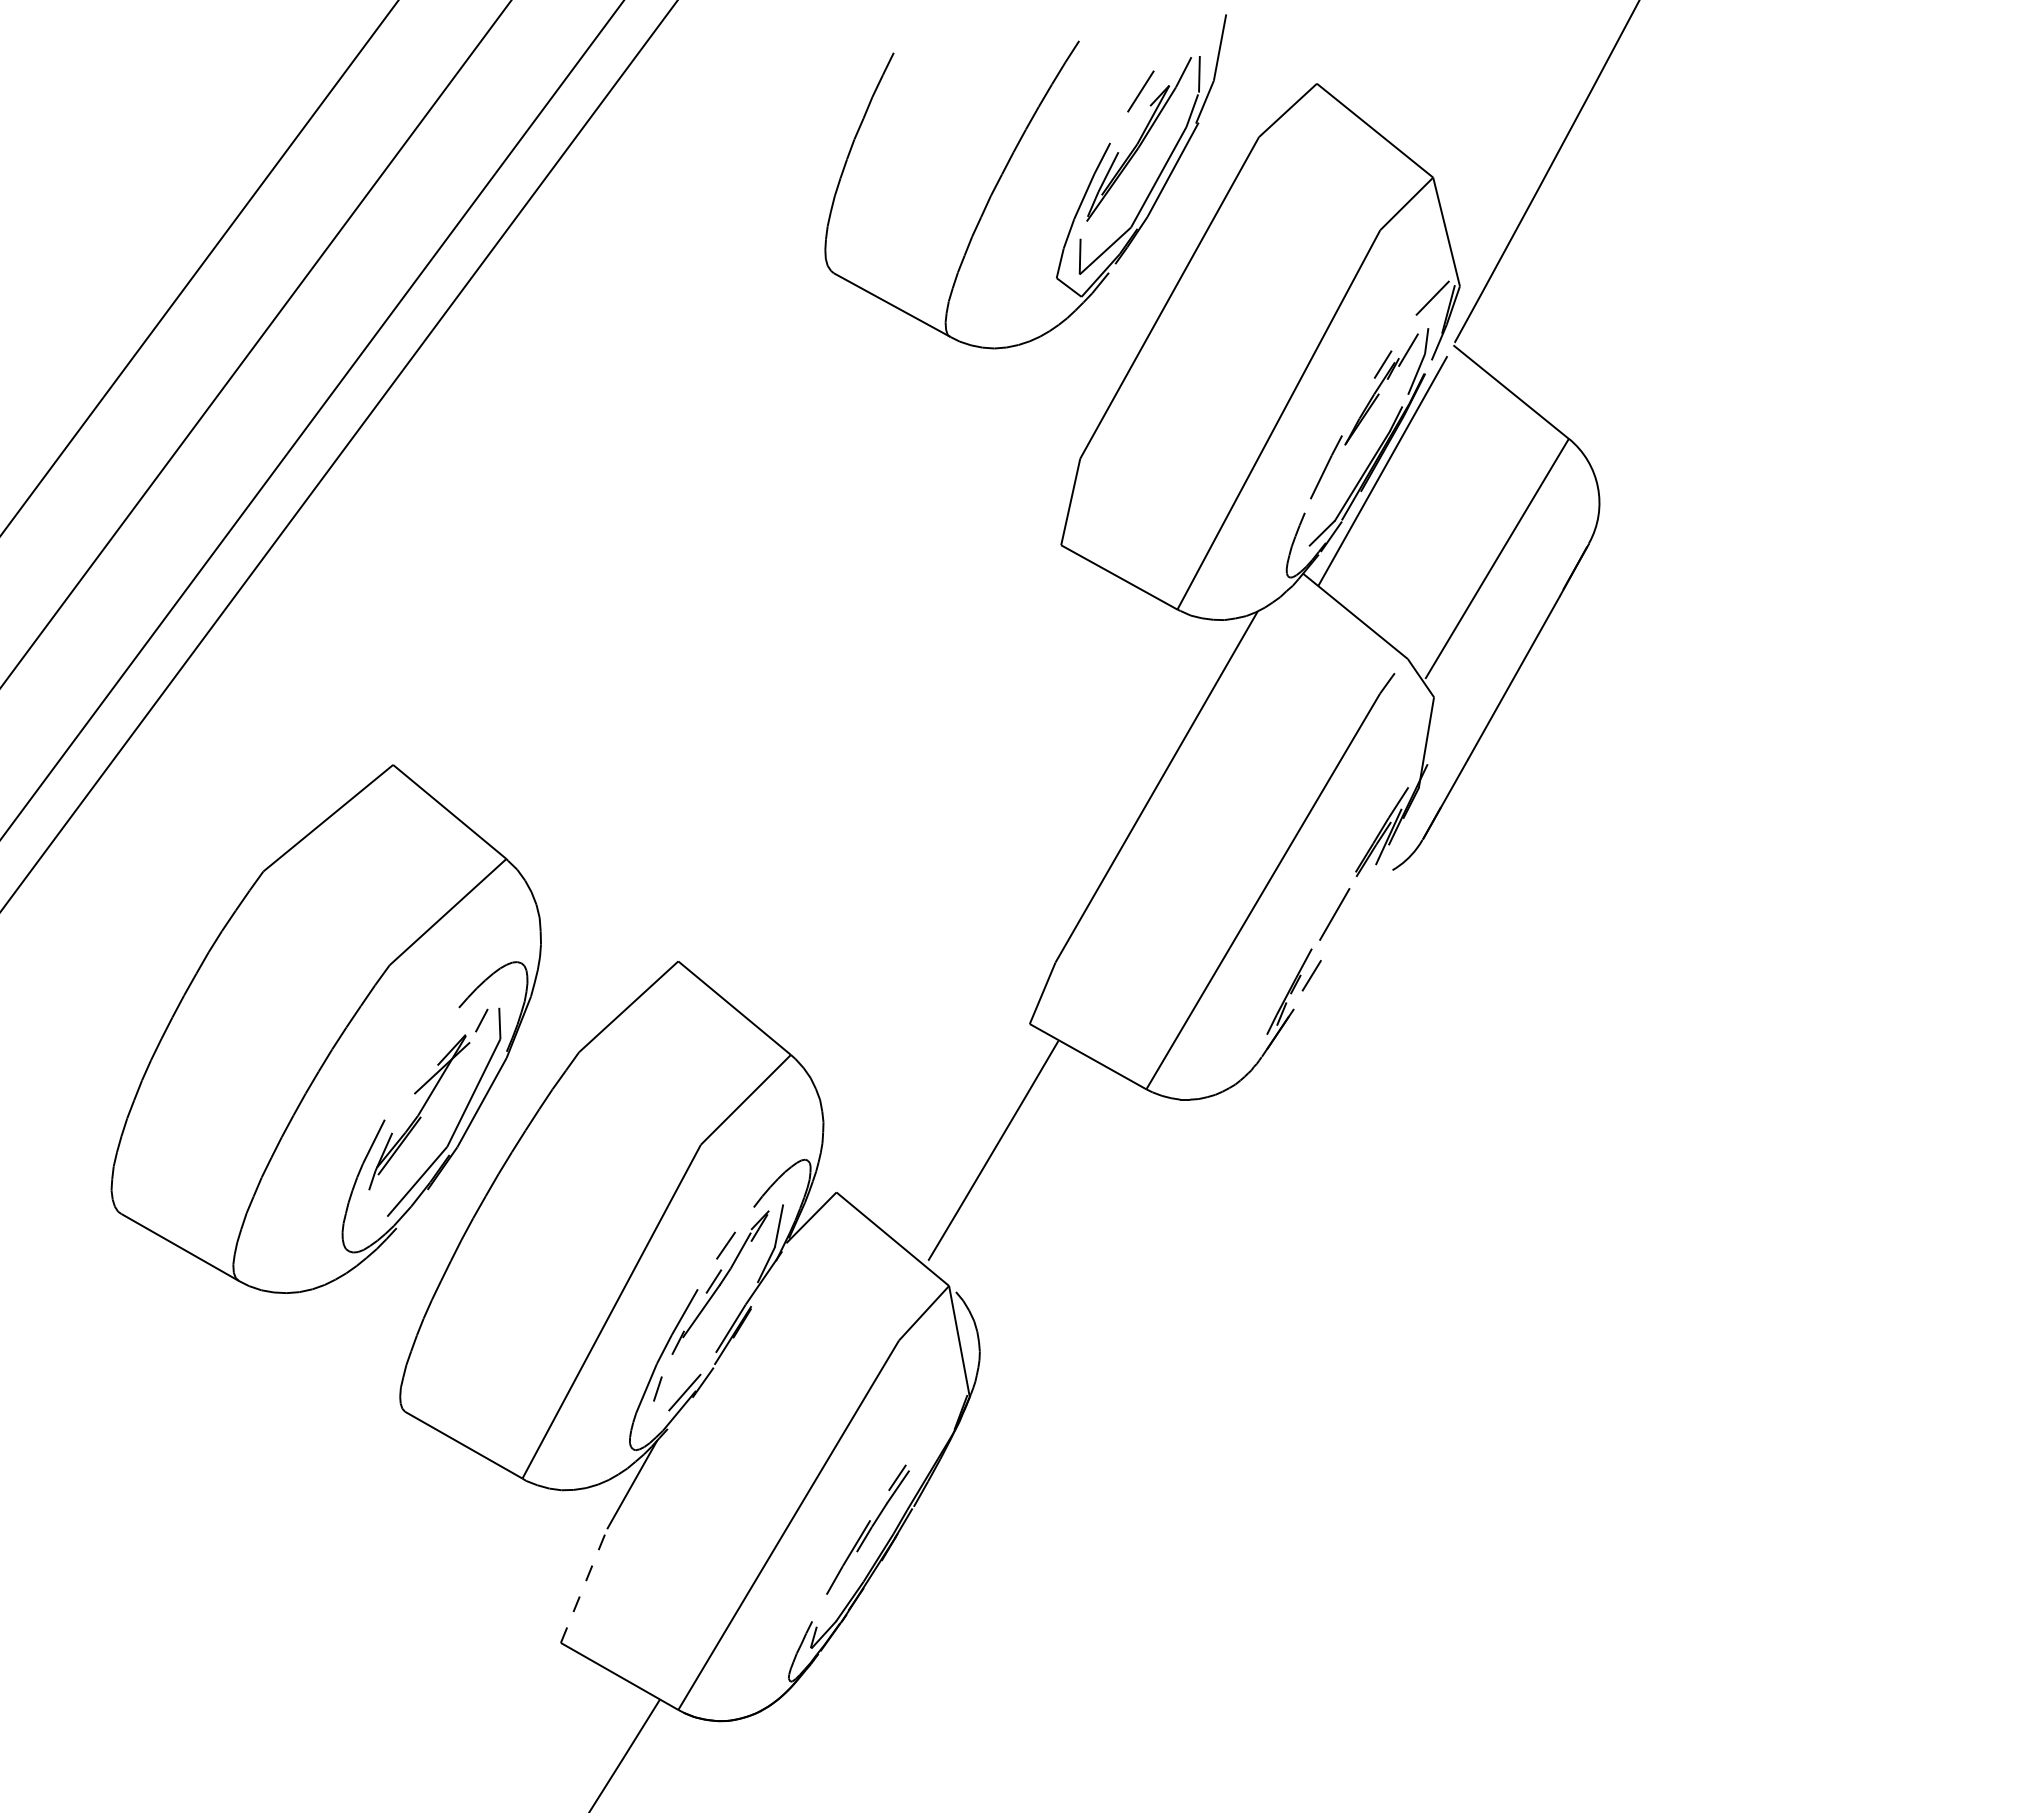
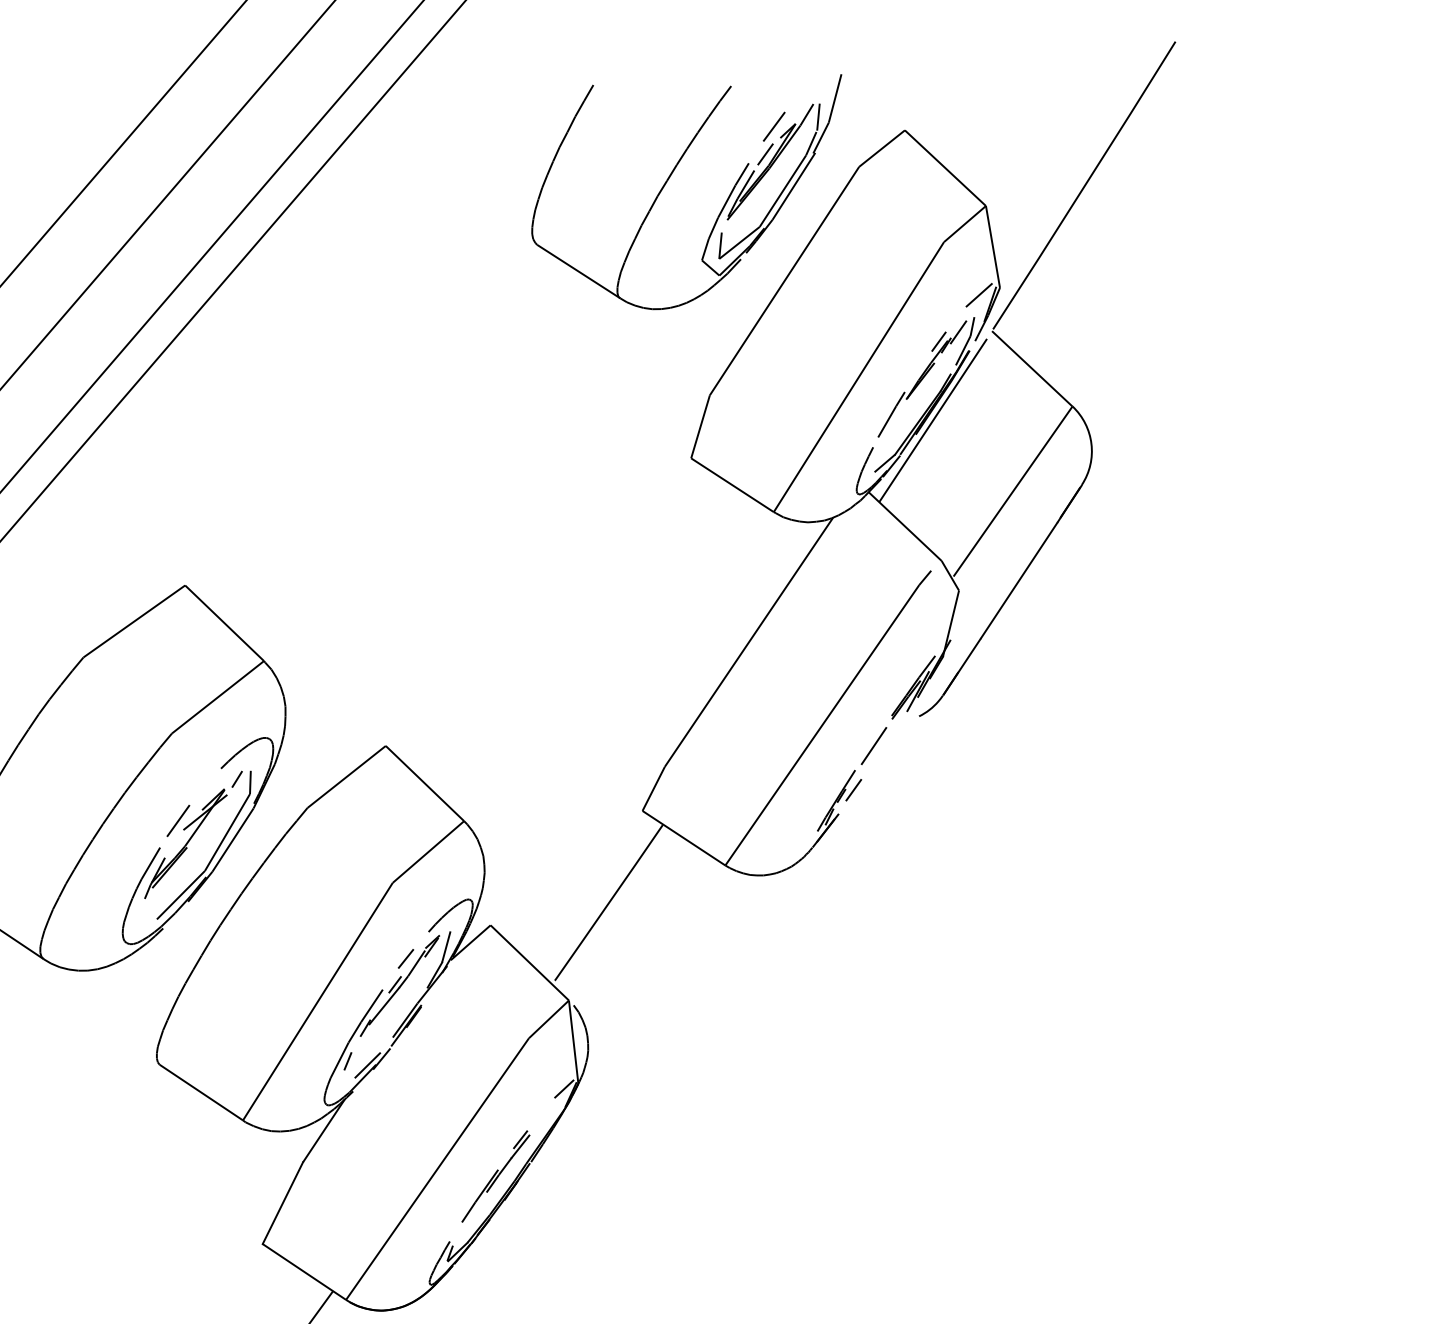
line: (1131, 129) -> (765, 154), added
line: (406, 1081) -> (178, 820), added
line: (951, 1405) -> (564, 1089), added
line: (584, 1585) -> (283, 1202), dashed -> solid

